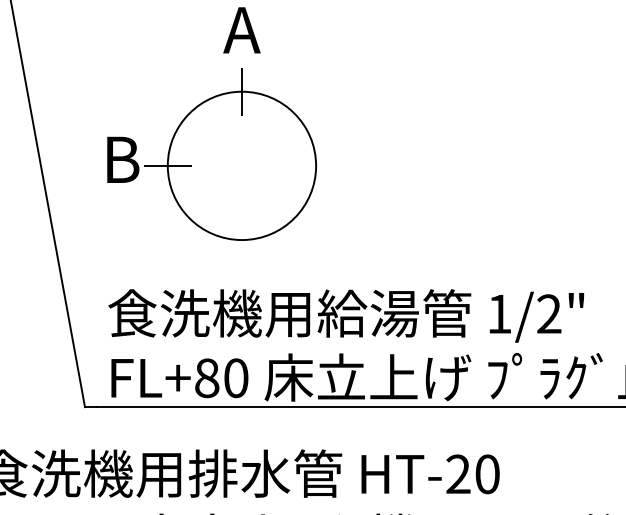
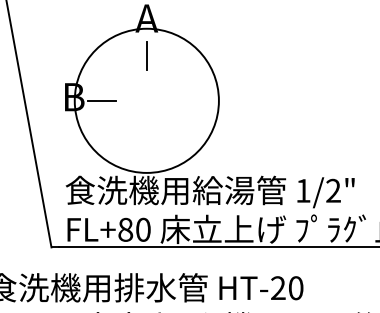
circle: (241, 165) -> (146, 100), size x1.6

